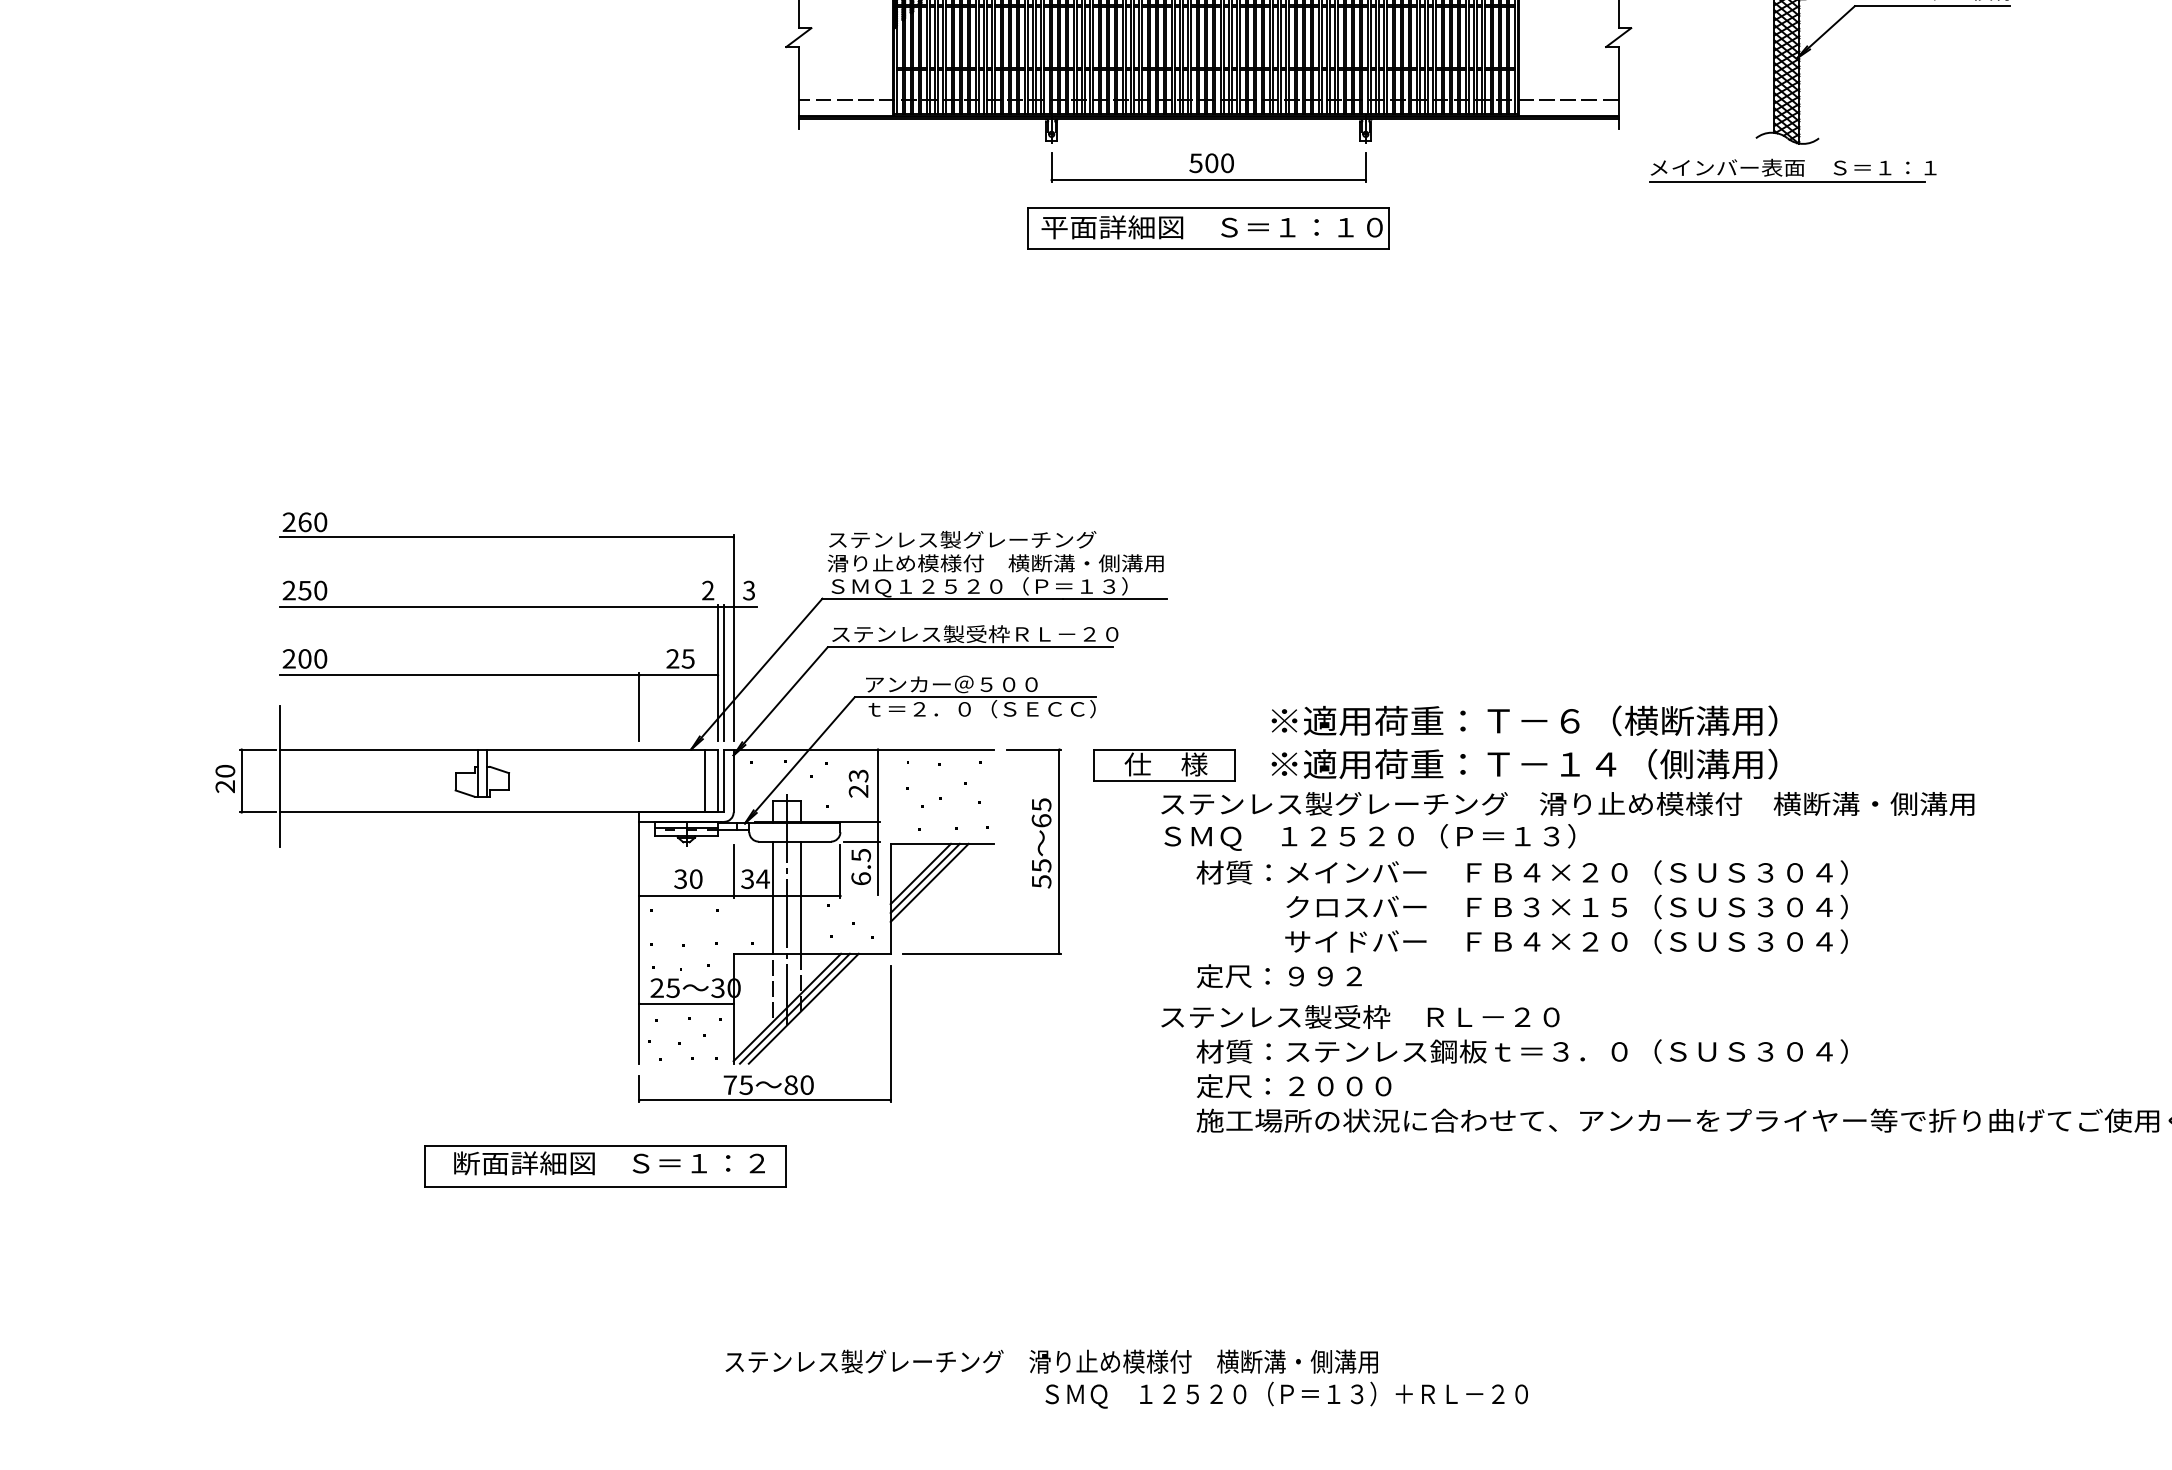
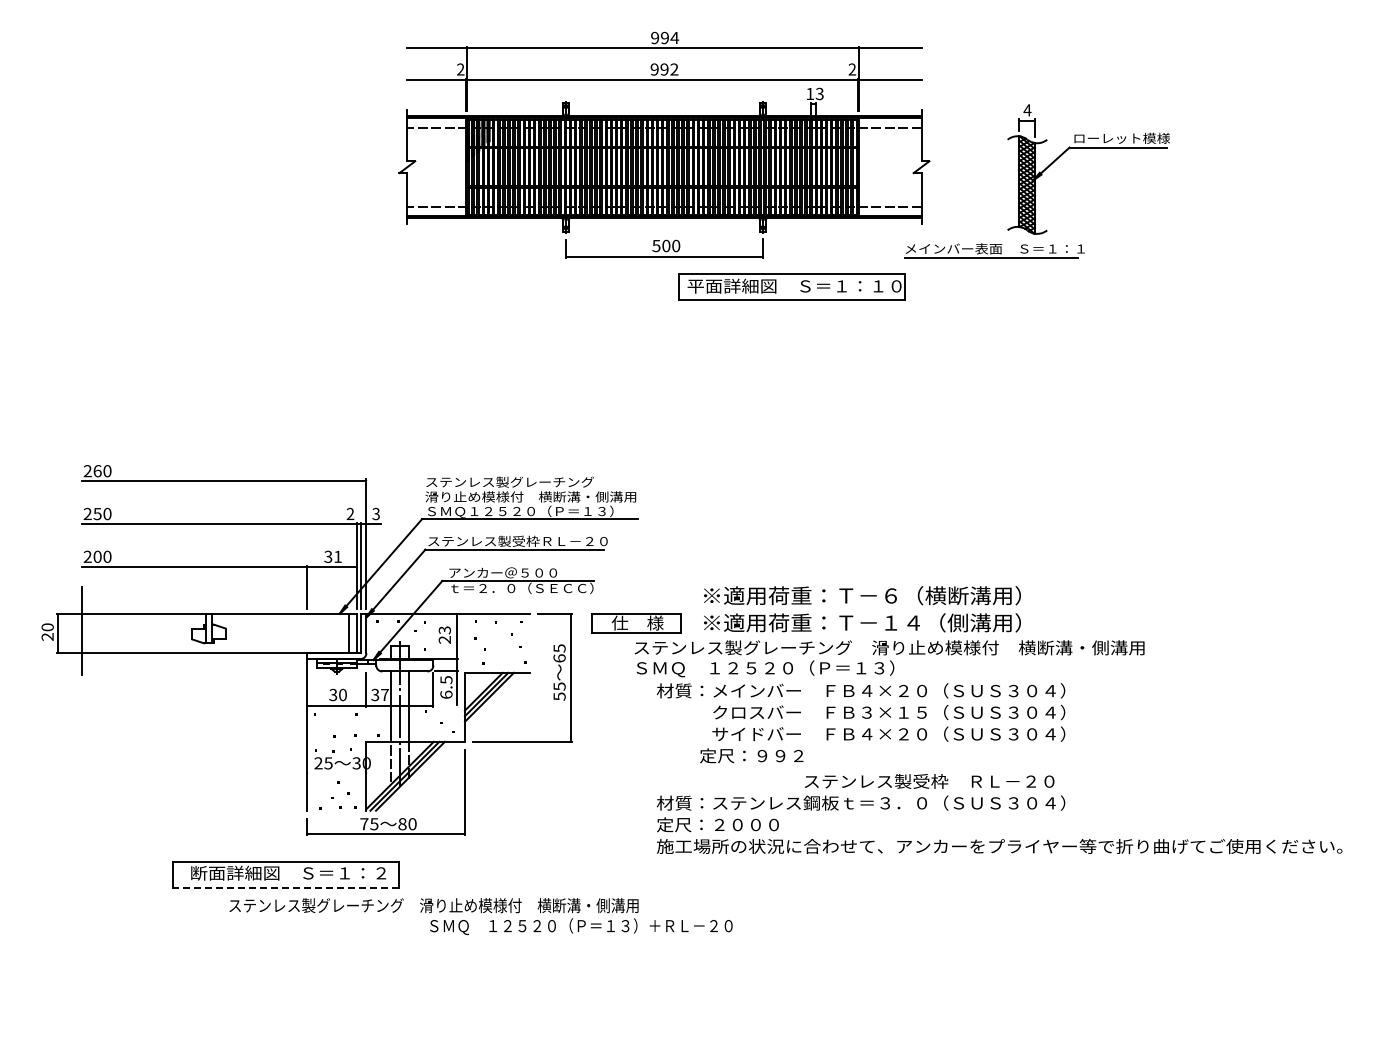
part: (1792, 170) -> (994, 250), moved
part: (1207, 227) -> (791, 286), moved
text: (679, 658) -> (332, 556), 25 -> 31
text: (762, 878) -> (384, 694), 34 -> 37
text: (1279, 975) -> (751, 755), moved
line: (685, 1004) -> (336, 773), removed
text: (1360, 1017) -> (929, 781), moved
line: (604, 1186) -> (285, 887), solid -> dashed
text: (1125, 1379) -> (480, 916), moved

